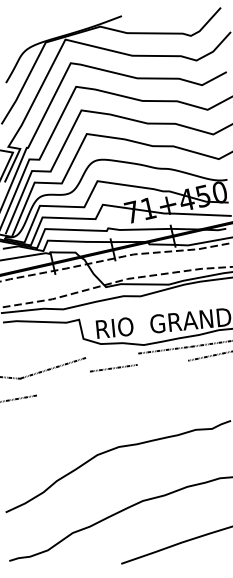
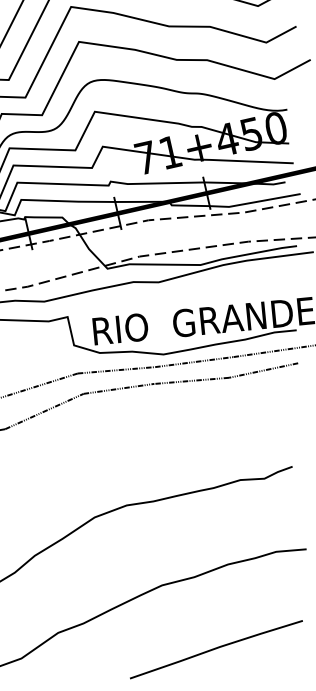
line: (112, 355) -> (117, 369), added
line: (162, 362) -> (191, 380), added
line: (63, 383) -> (44, 411), added

